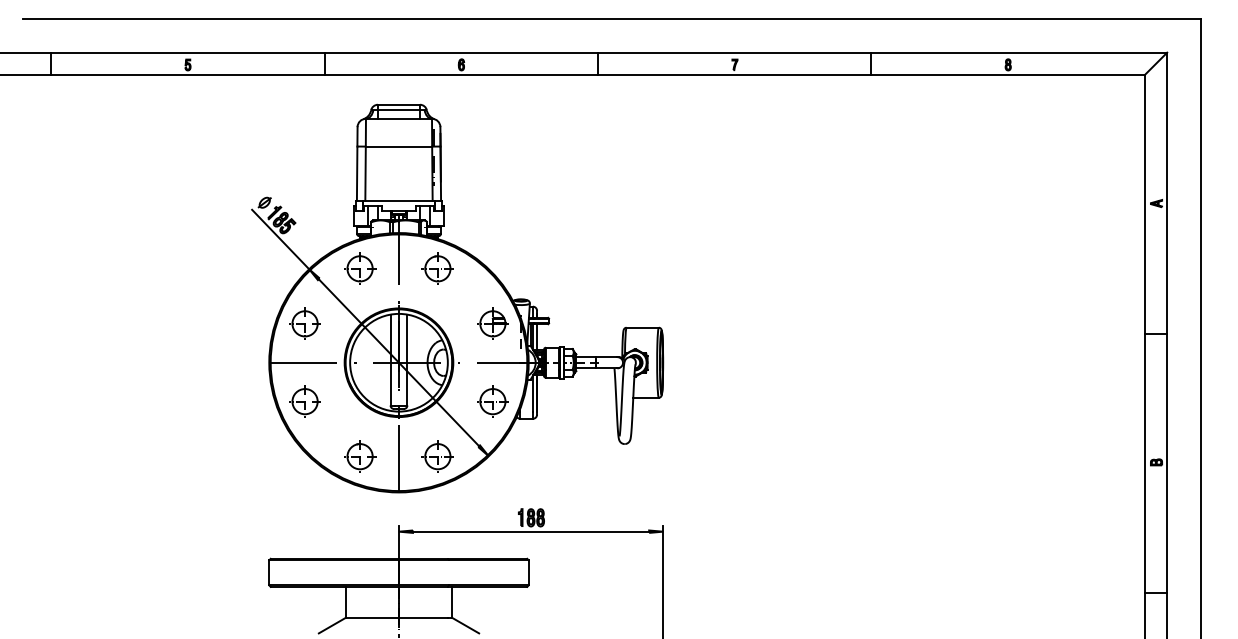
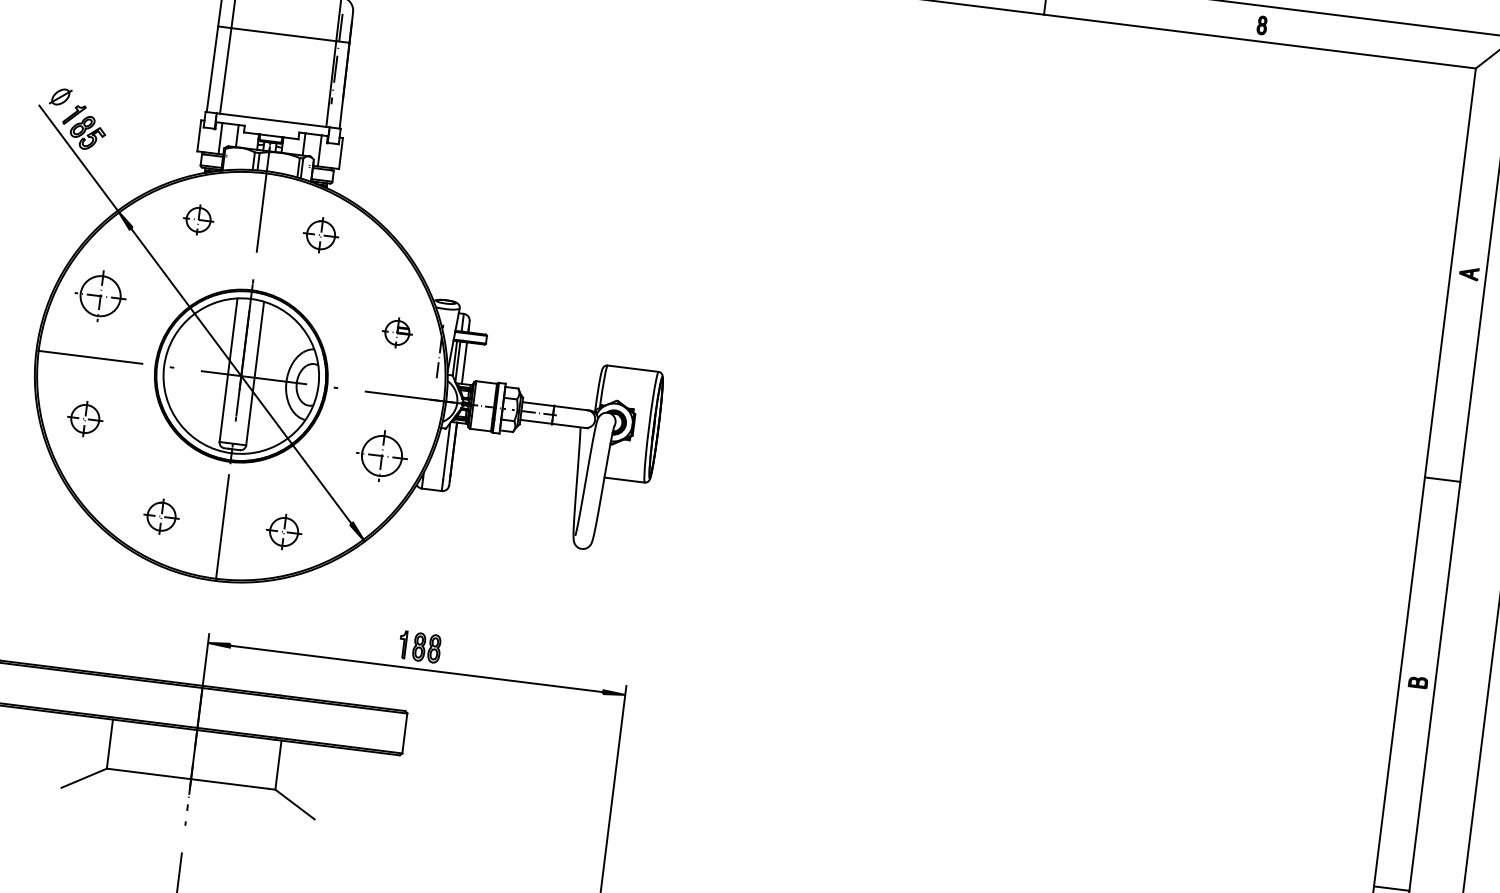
part: (360, 268) -> (199, 219), size x0.6
part: (437, 268) -> (320, 234), size x0.7
part: (492, 323) -> (396, 332), size x0.6
part: (304, 401) -> (84, 418), size x0.7
part: (360, 456) -> (162, 516), size x0.7
part: (437, 456) -> (283, 531), size x0.7

